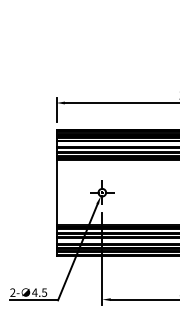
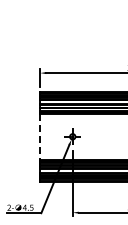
line: (56, 193) -> (40, 137), solid -> dashed

